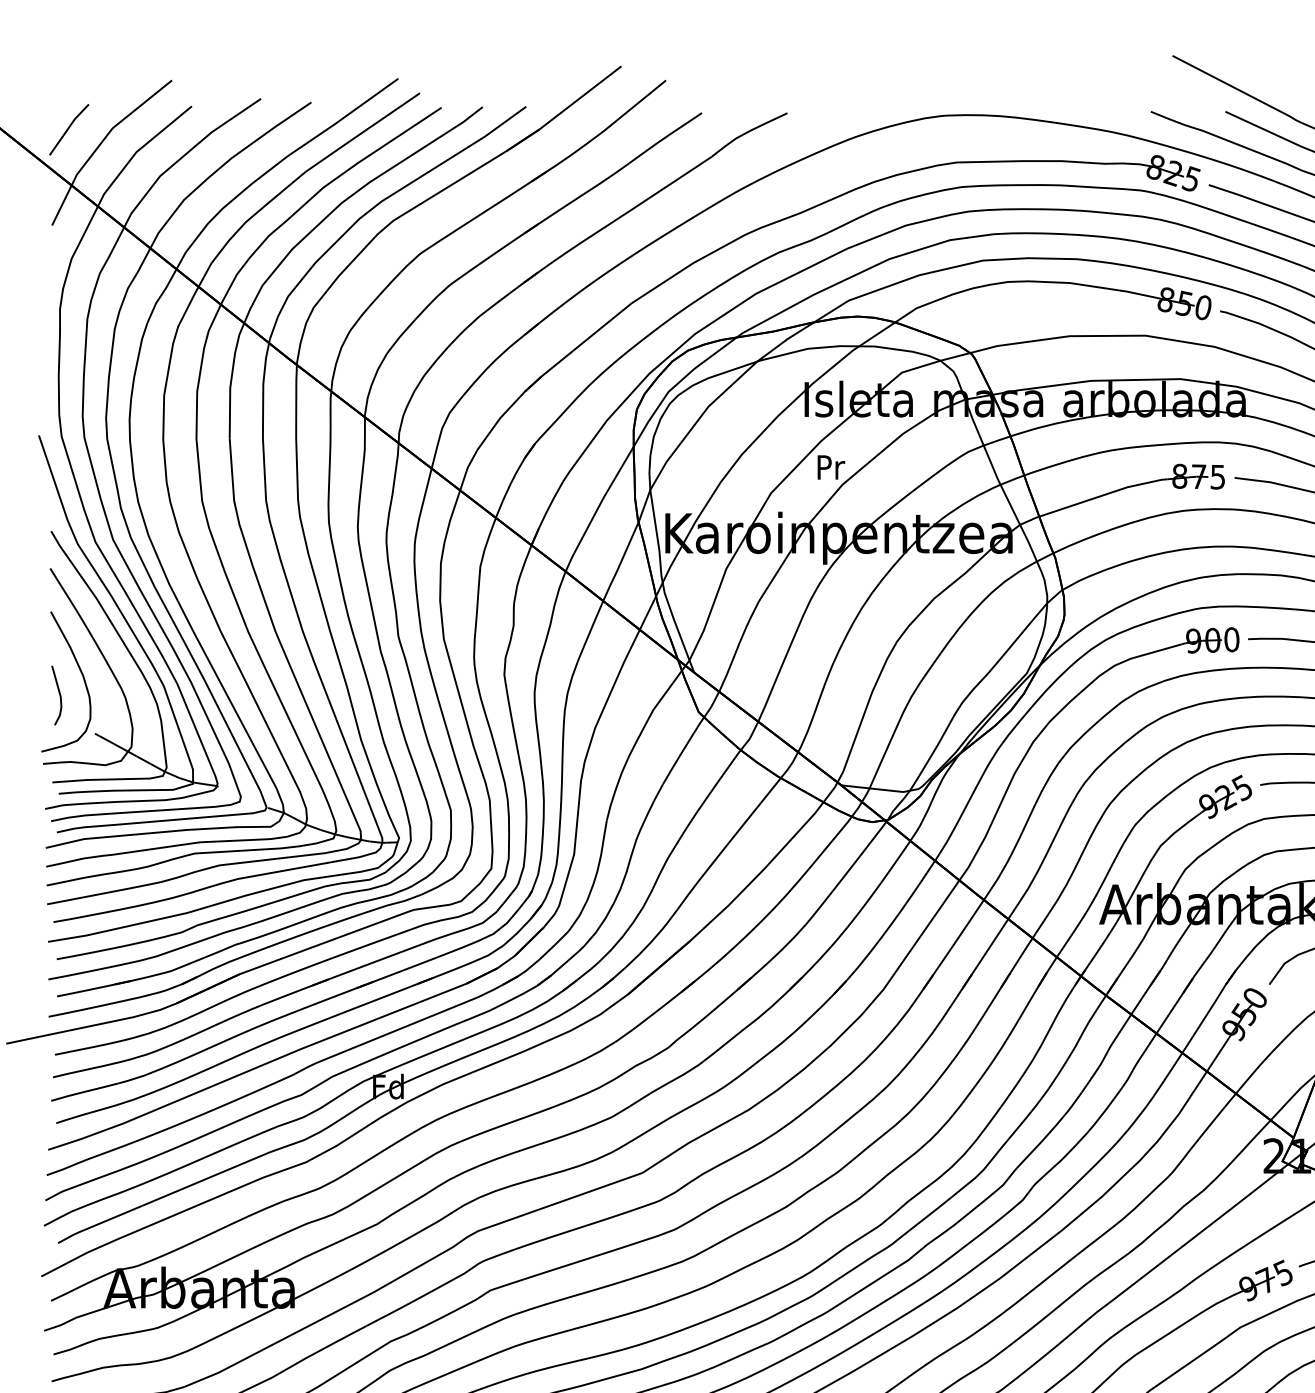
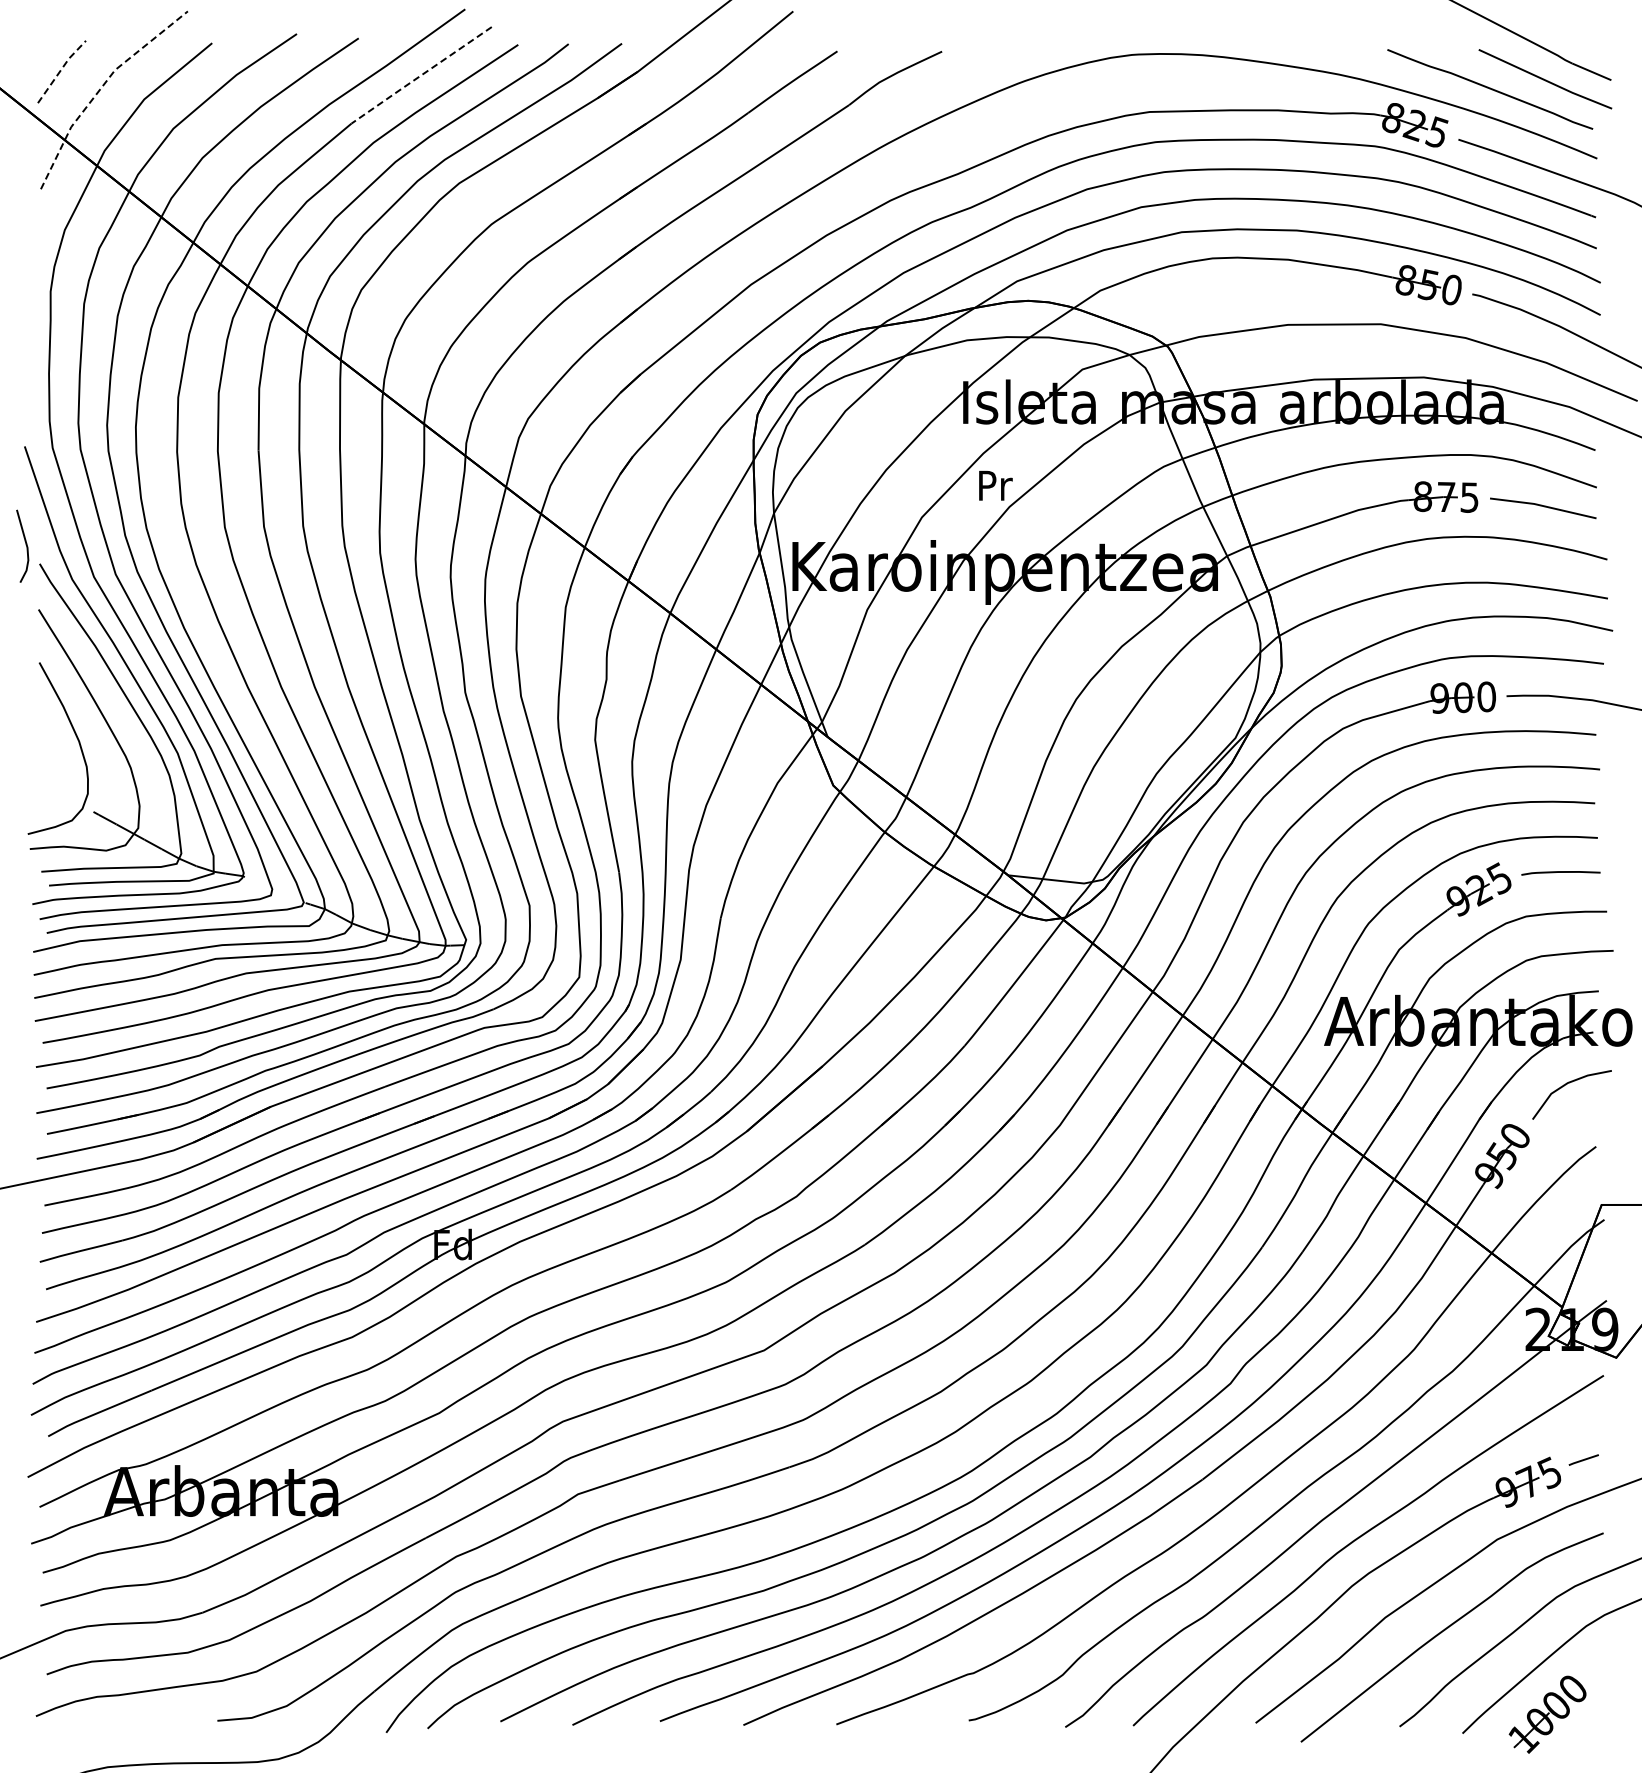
line: (68, 127) -> (61, 69), solid -> dashed
line: (361, 132) -> (420, 75), solid -> dashed
line: (100, 144) -> (100, 89), solid -> dashed
line: (59, 694) -> (25, 545), moved

